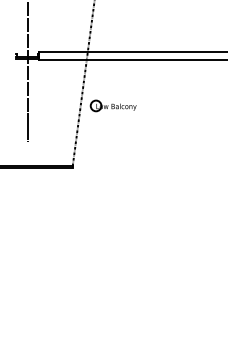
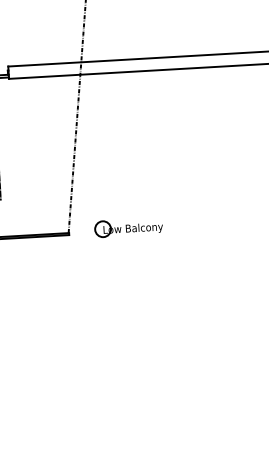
part: (112, 105) -> (127, 227), moved

